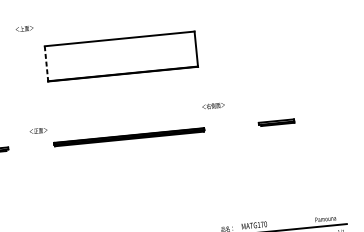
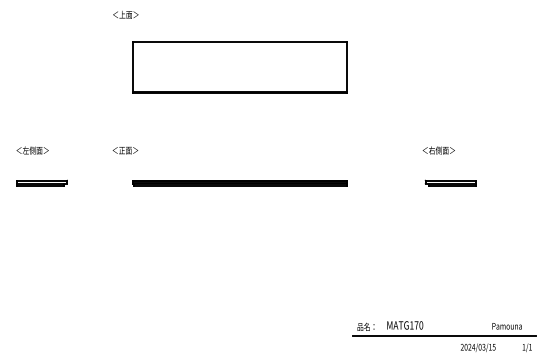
text: (24, 28) -> (125, 14), moved
line: (46, 63) -> (133, 67), dashed -> solid
text: (213, 106) -> (438, 150), moved
text: (38, 130) -> (125, 150), moved

